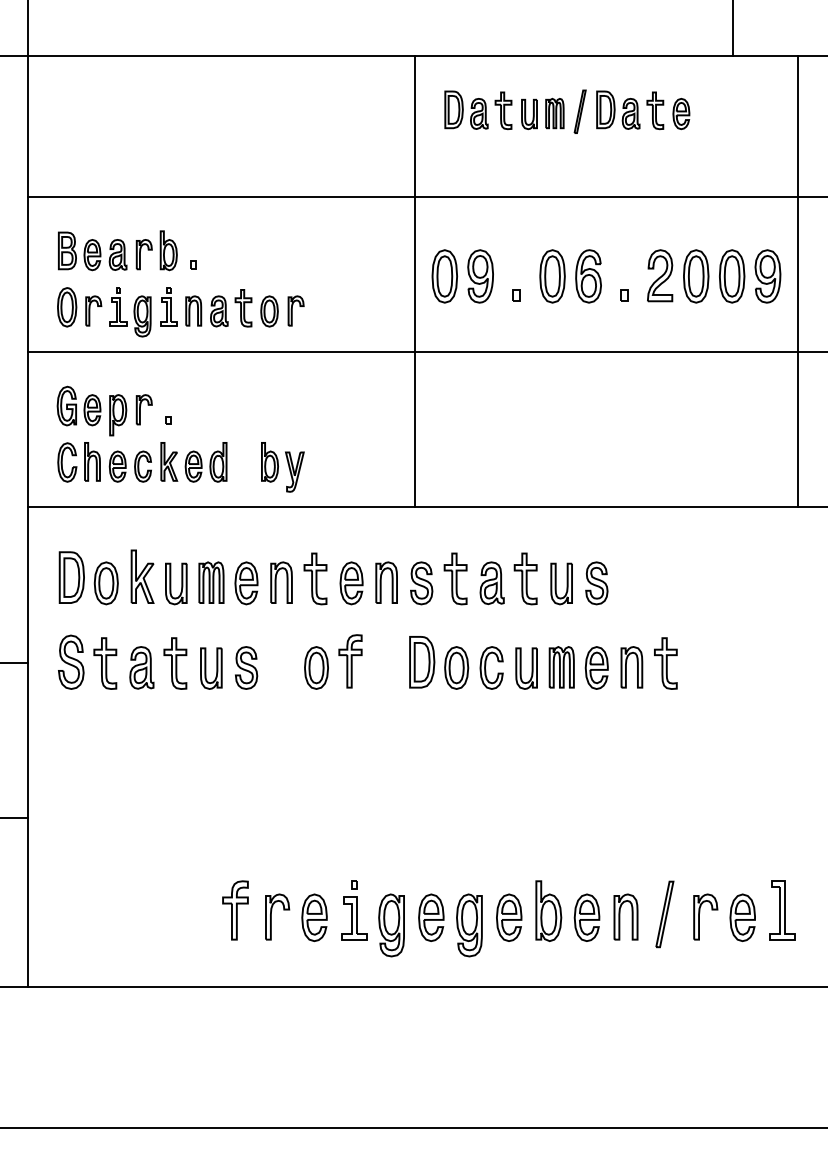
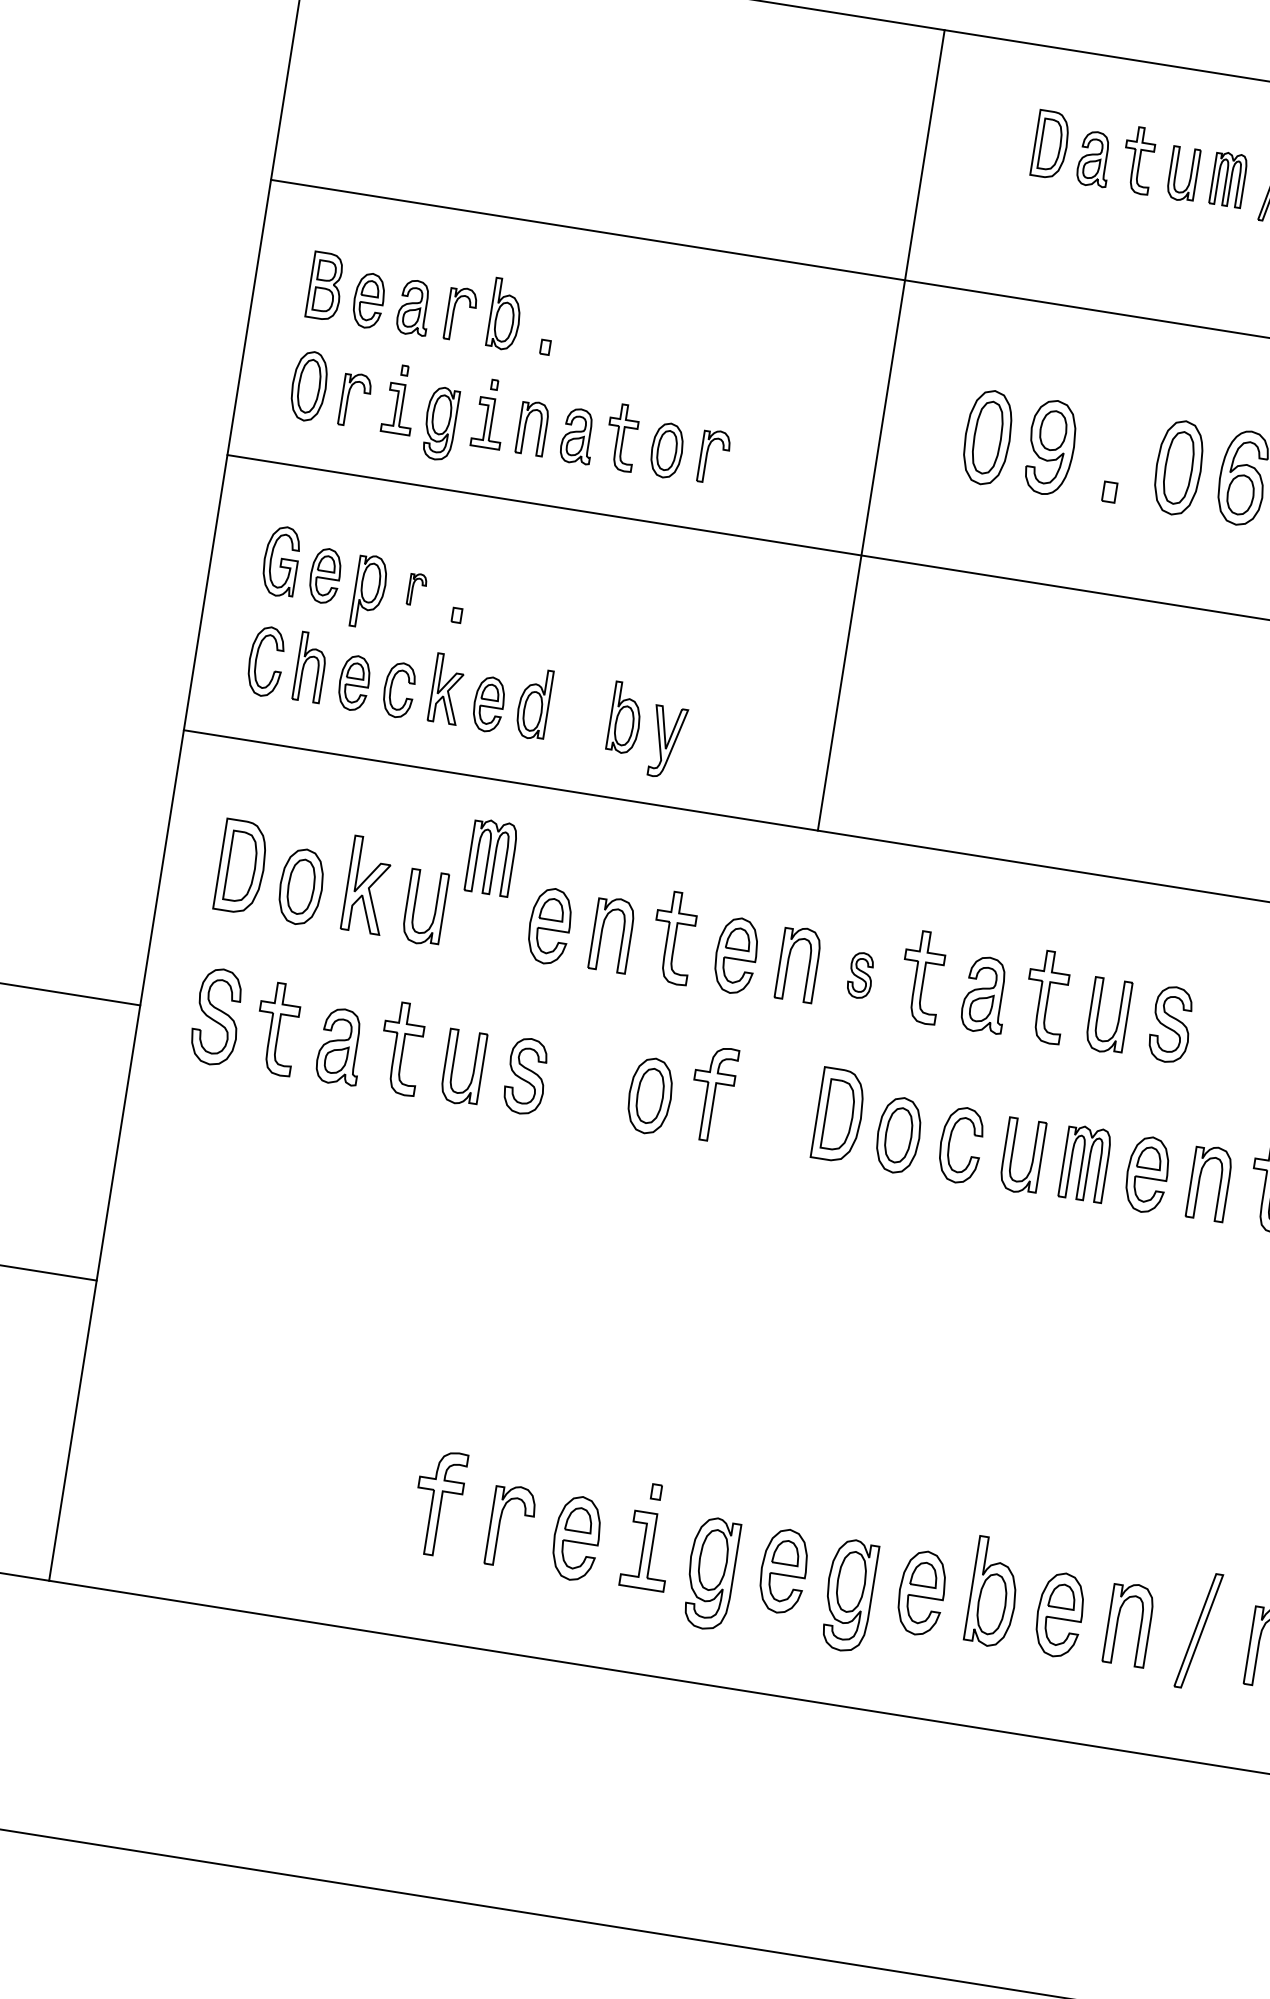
line: (414, 281) -> (881, 429), moved
part: (143, 409) -> (415, 588), size x0.6
part: (211, 582) -> (491, 857), moved
part: (421, 583) -> (860, 975), size x0.6

